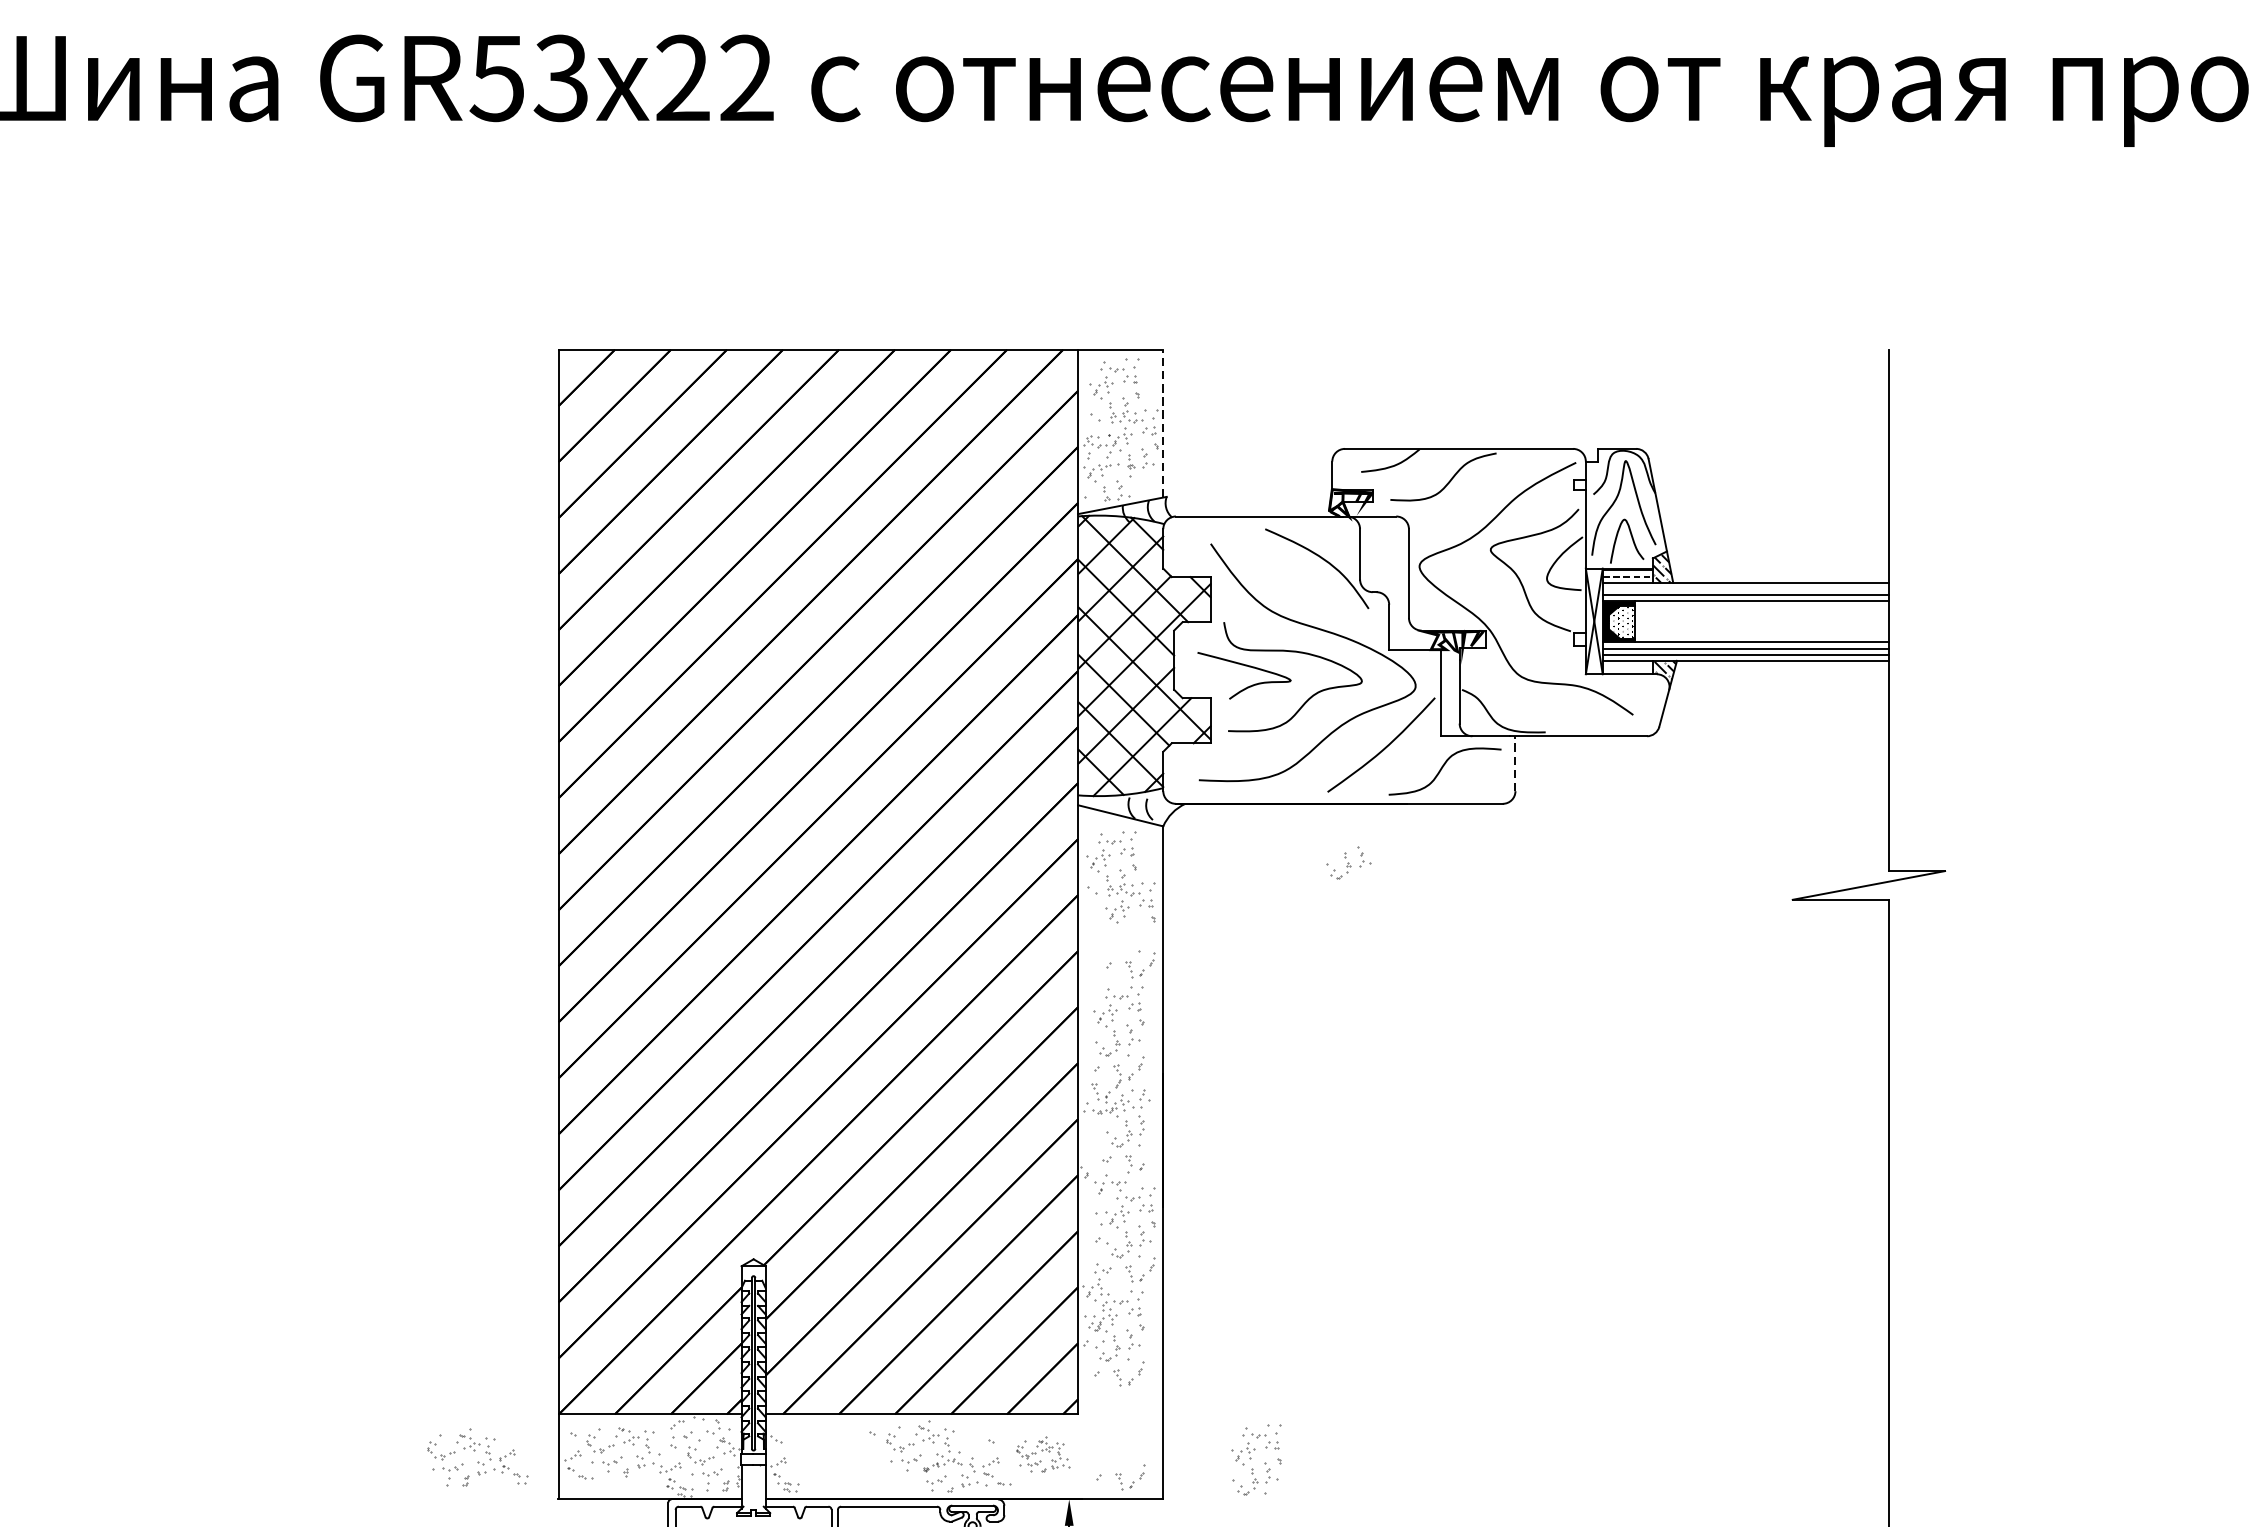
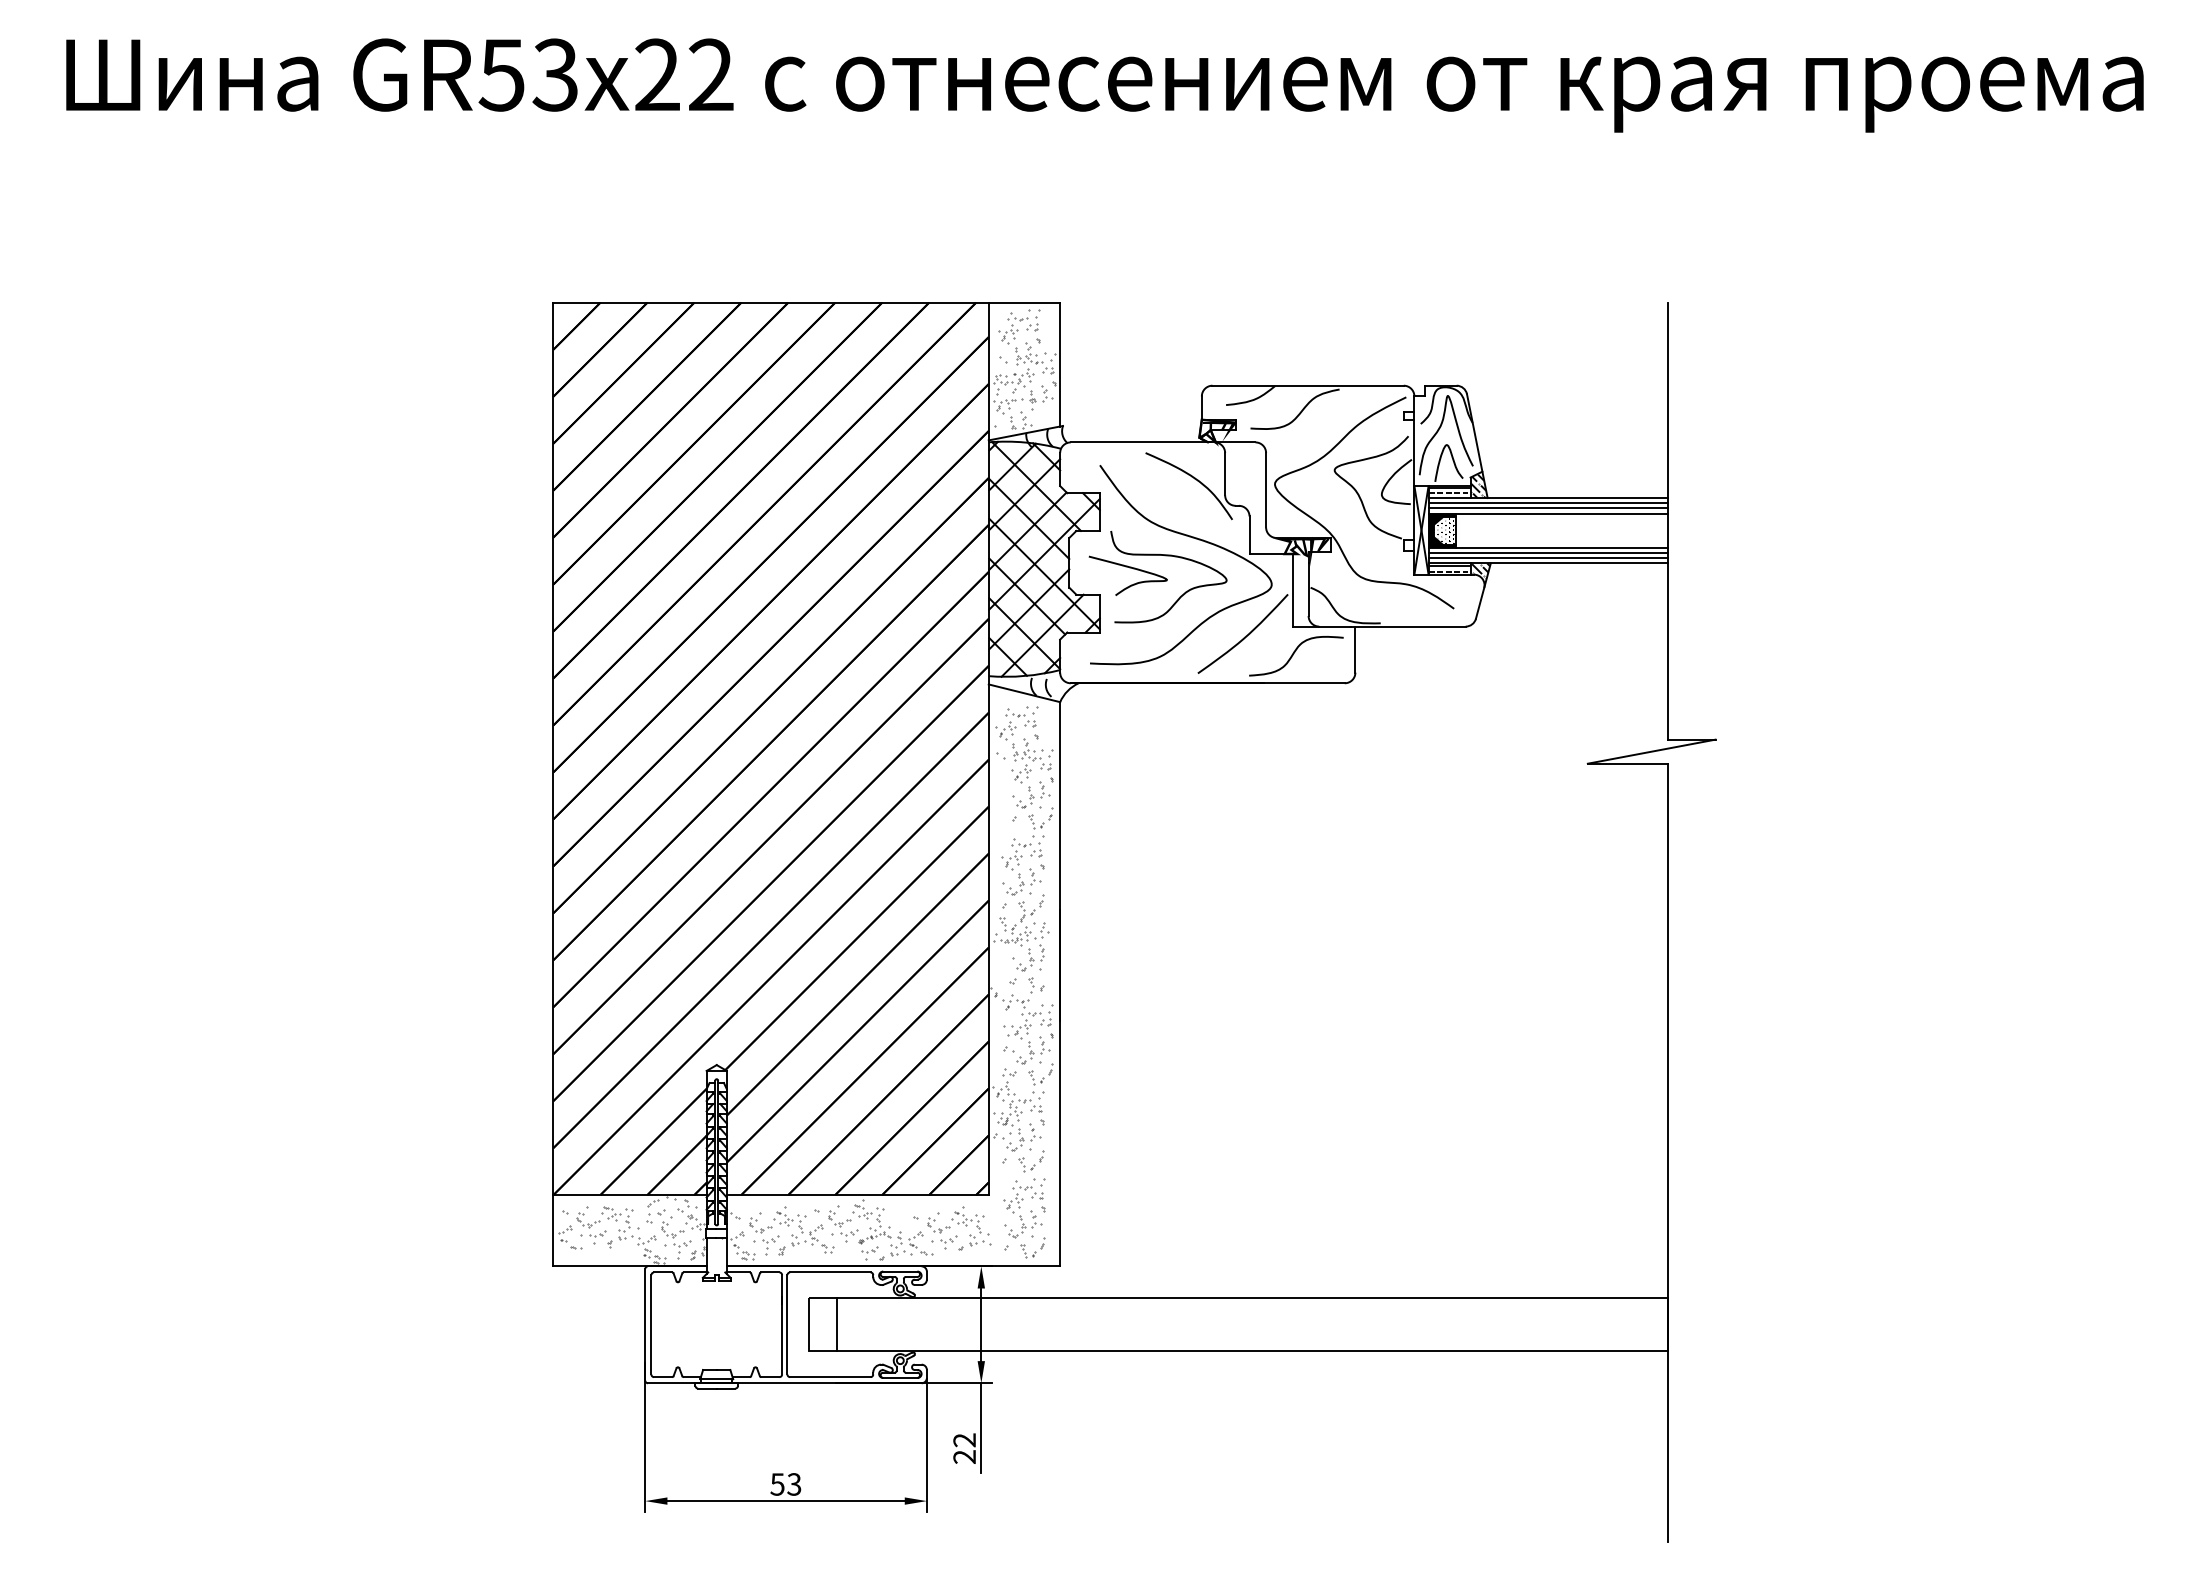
line: (1163, 423) -> (1060, 364), dashed -> solid
line: (1745, 589) -> (1548, 503), added
hatch: (1627, 666) -> (1449, 568), added
line: (1515, 763) -> (1355, 649), dashed -> solid
part: (1348, 862) -> (1031, 794), moved
part: (1043, 1454) -> (959, 1228), size x1.43
part: (477, 1456) -> (791, 1230), moved
part: (1256, 1460) -> (1024, 1208), moved

